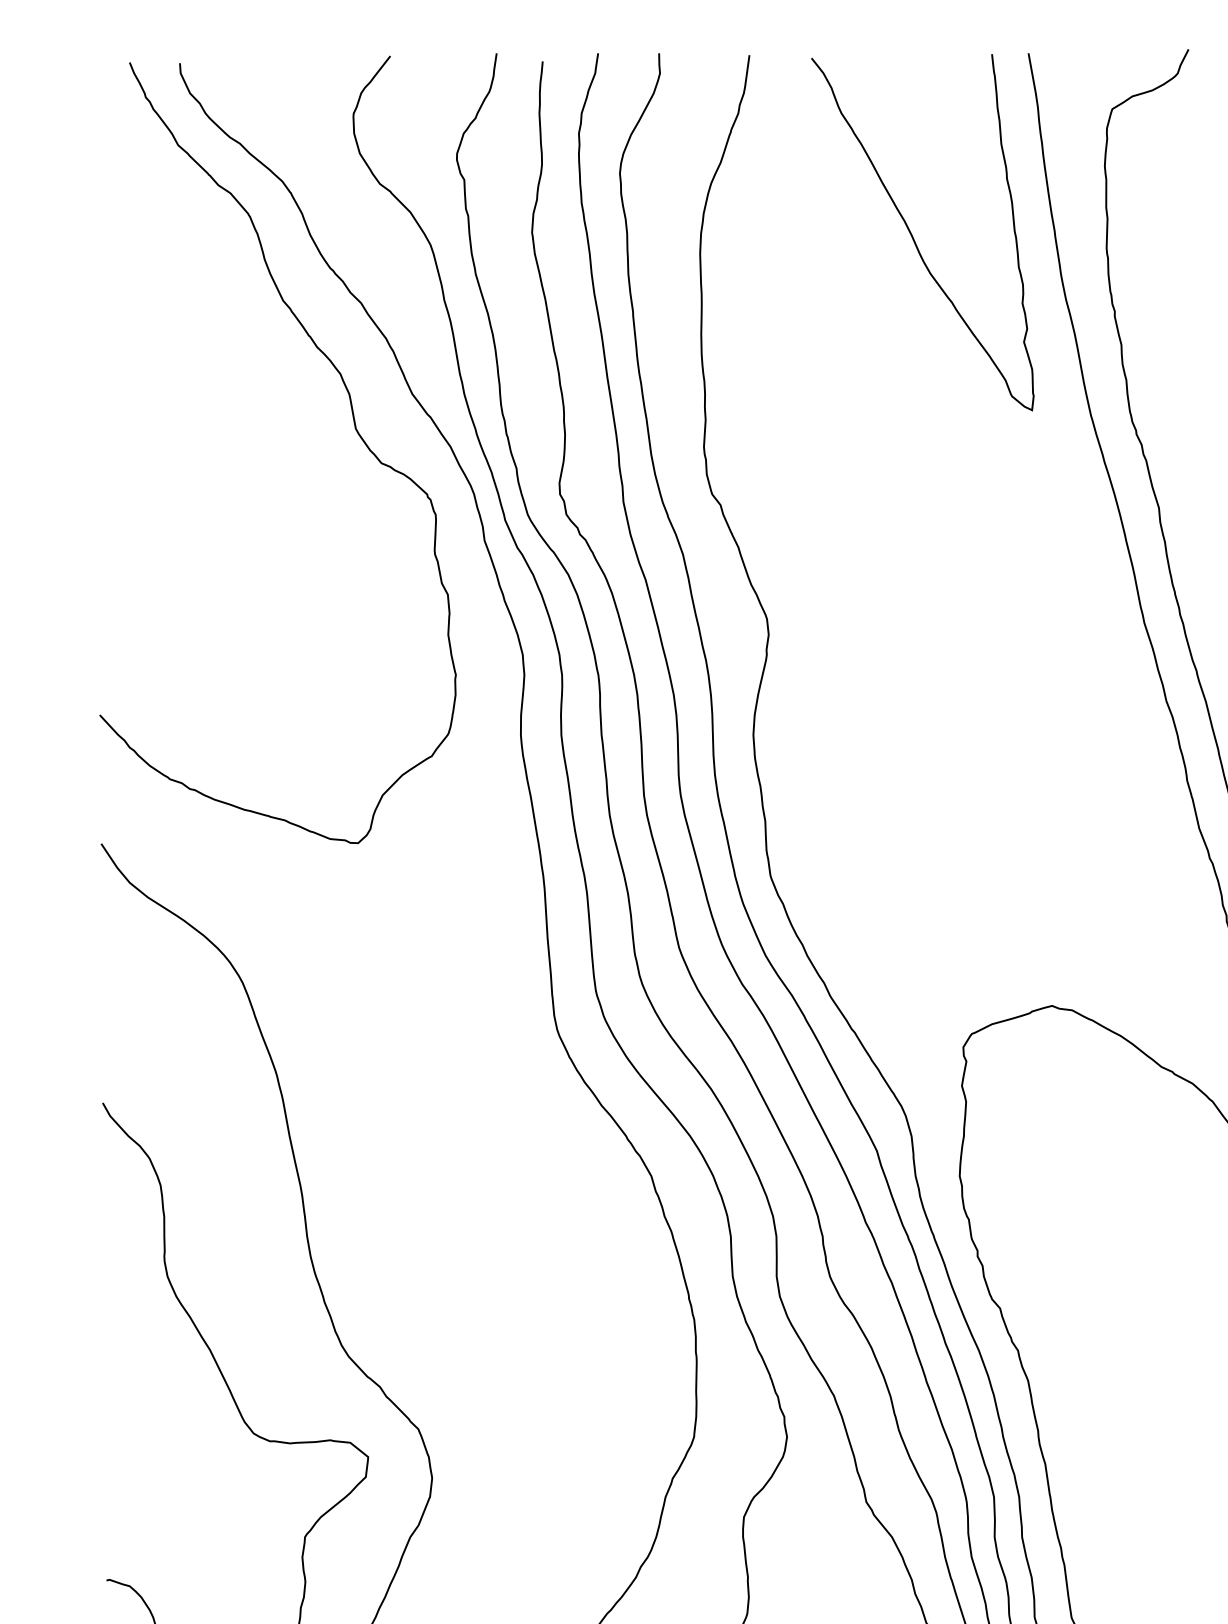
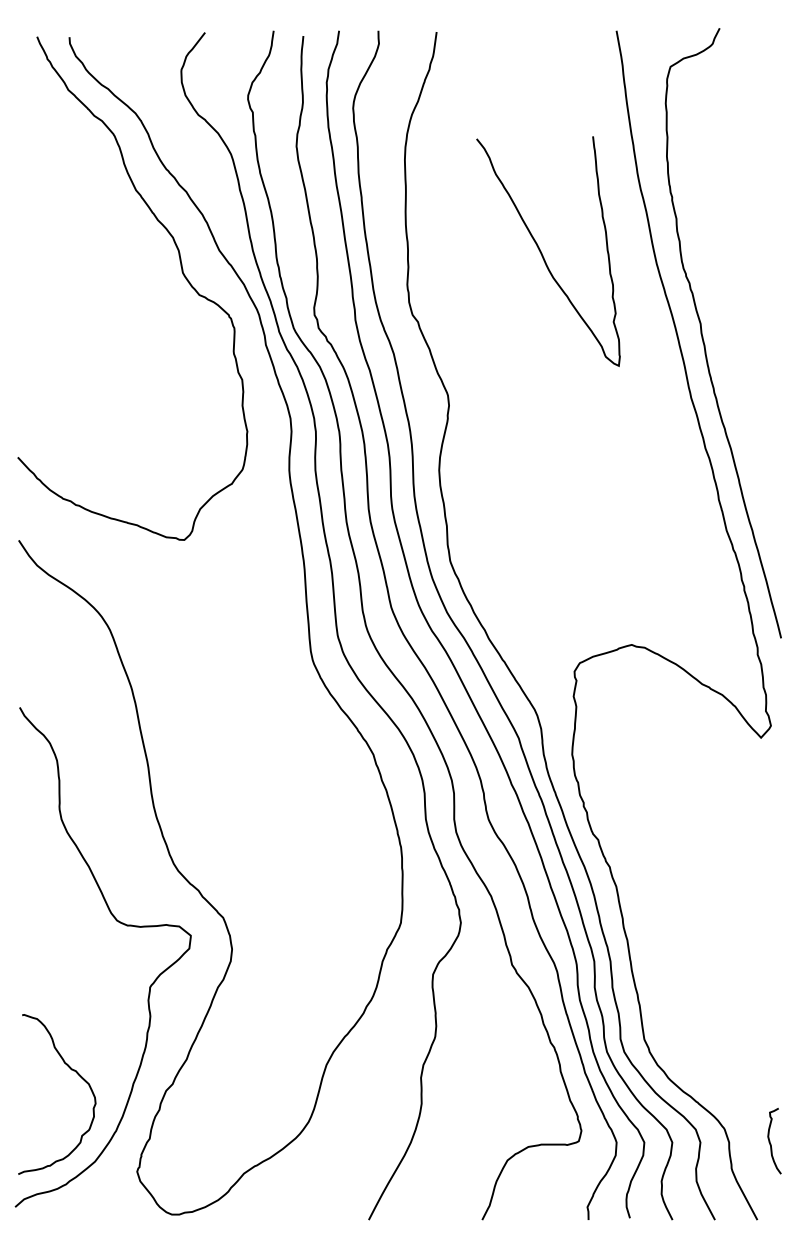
curve: (913, 235) -> (542, 253), moved

